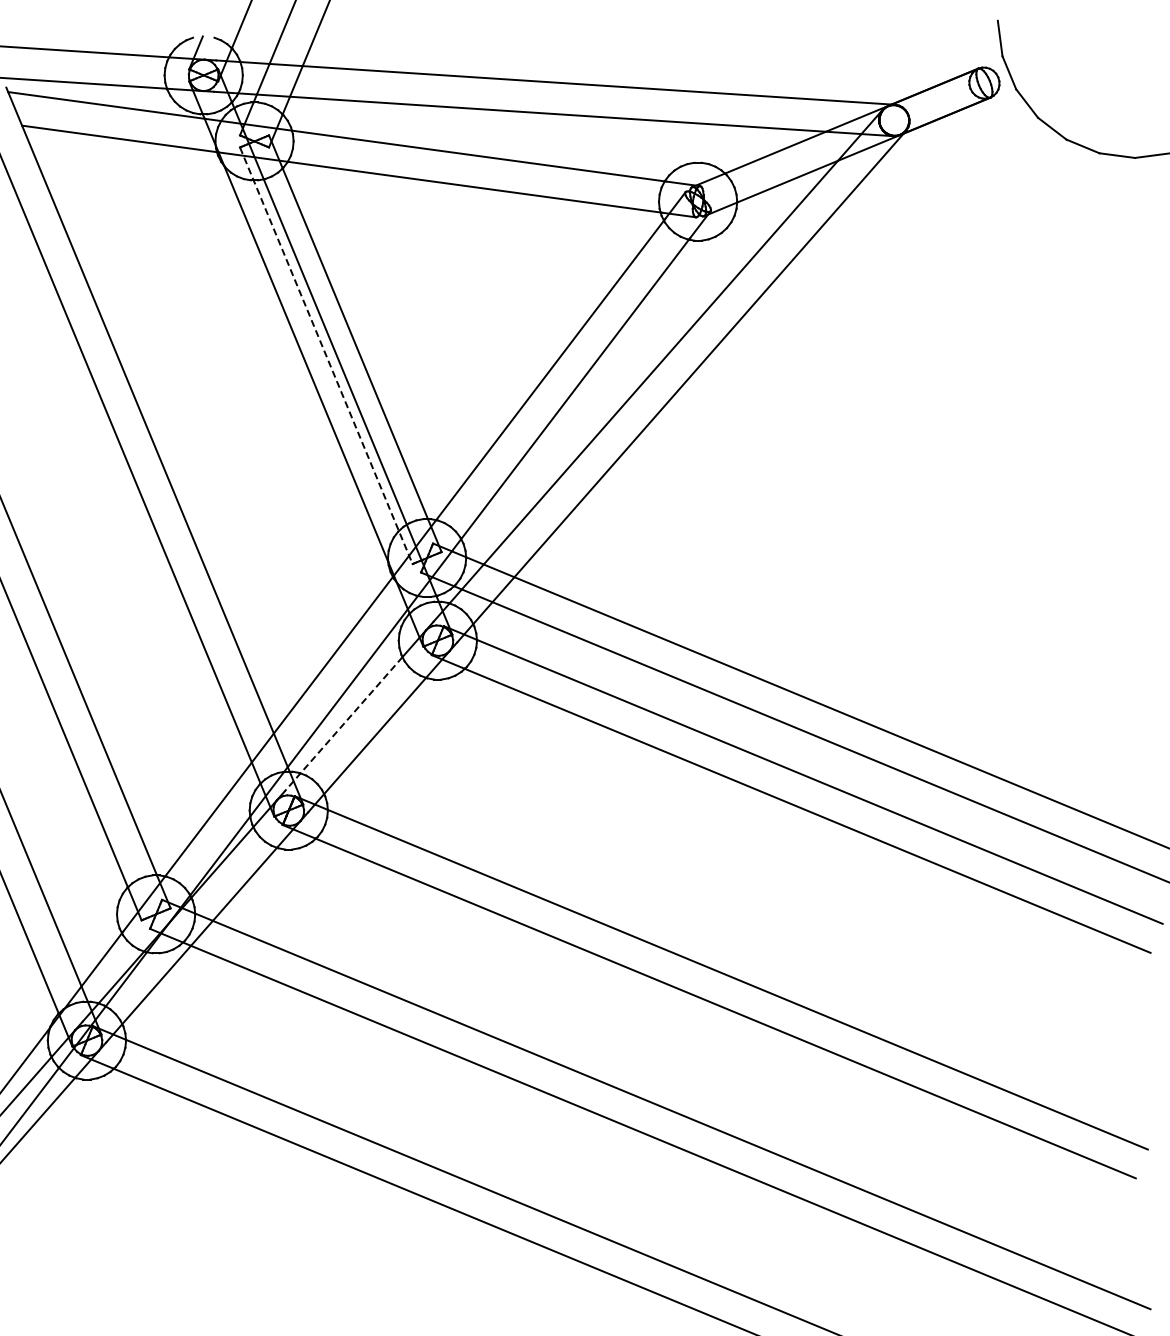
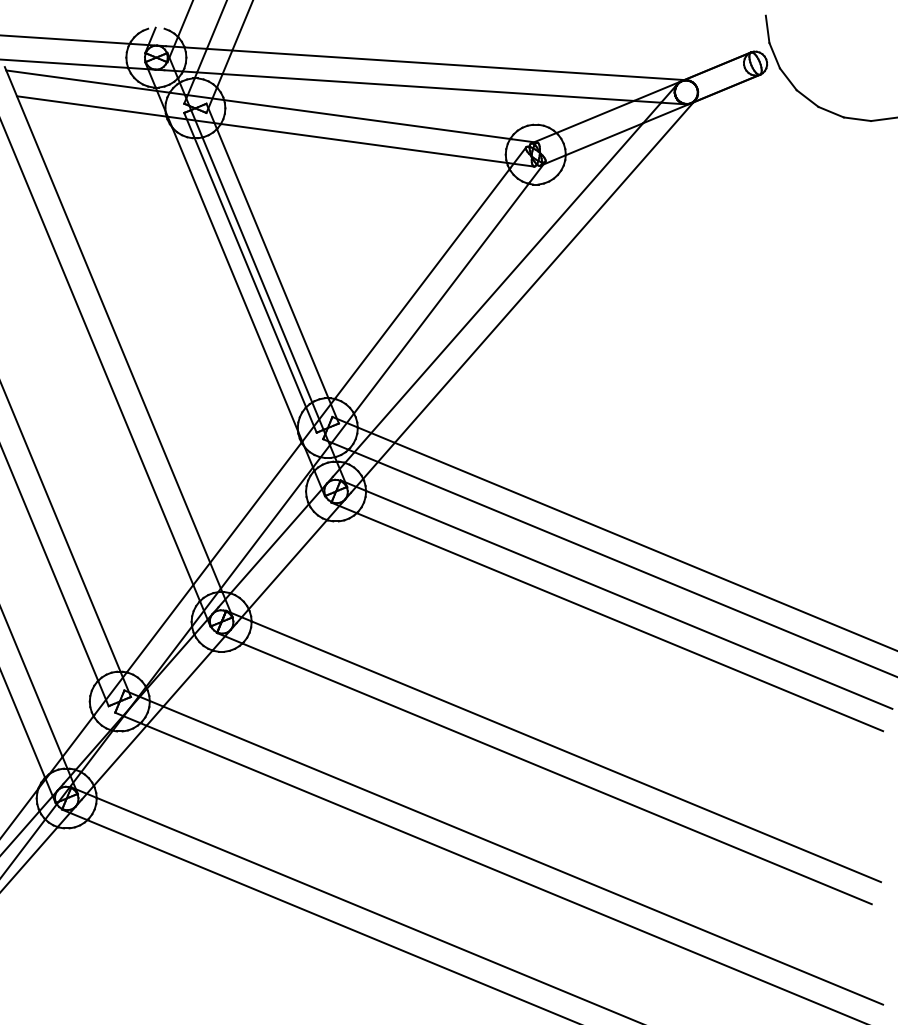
line: (326, 356) -> (250, 273), dashed -> solid
line: (343, 724) -> (263, 555), dashed -> solid

